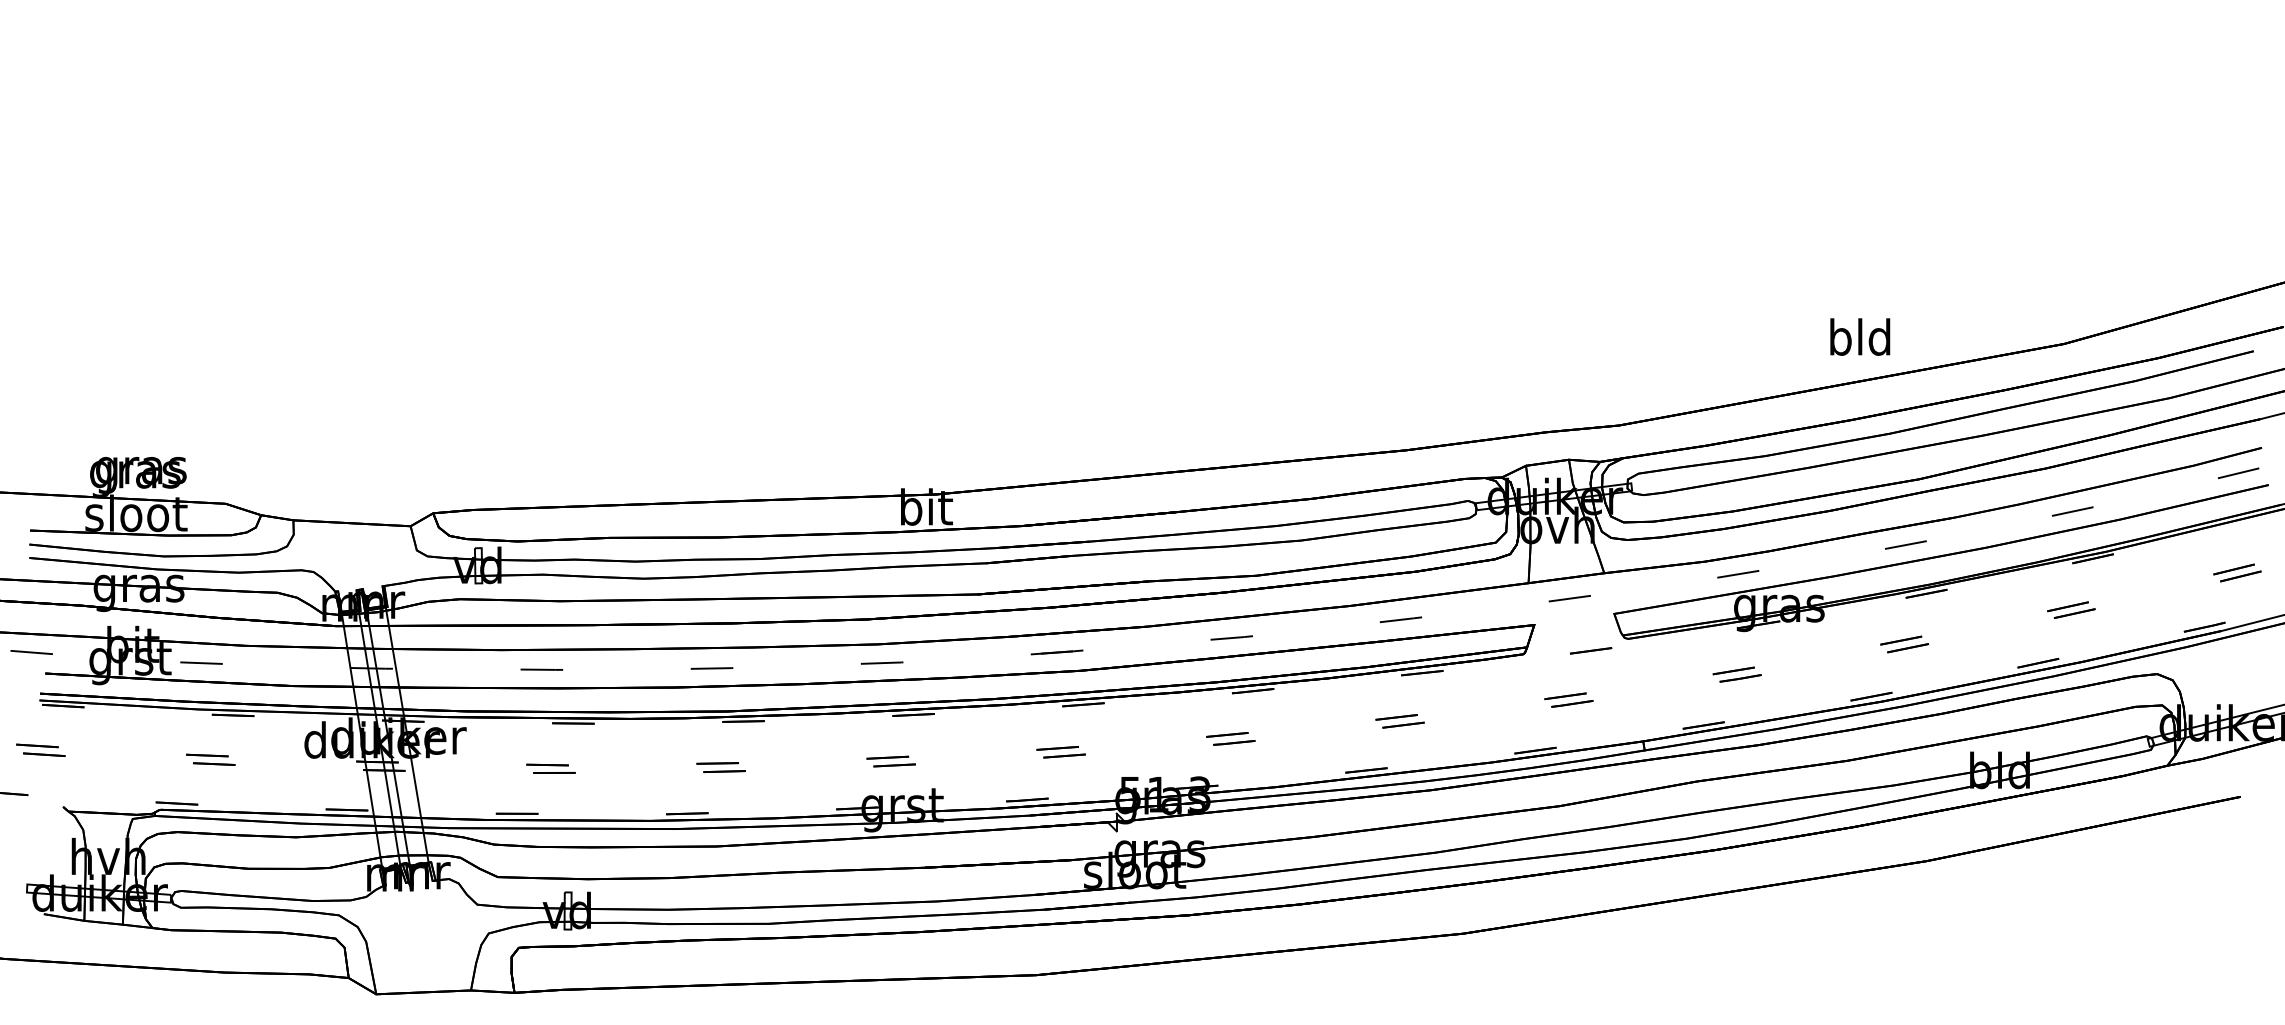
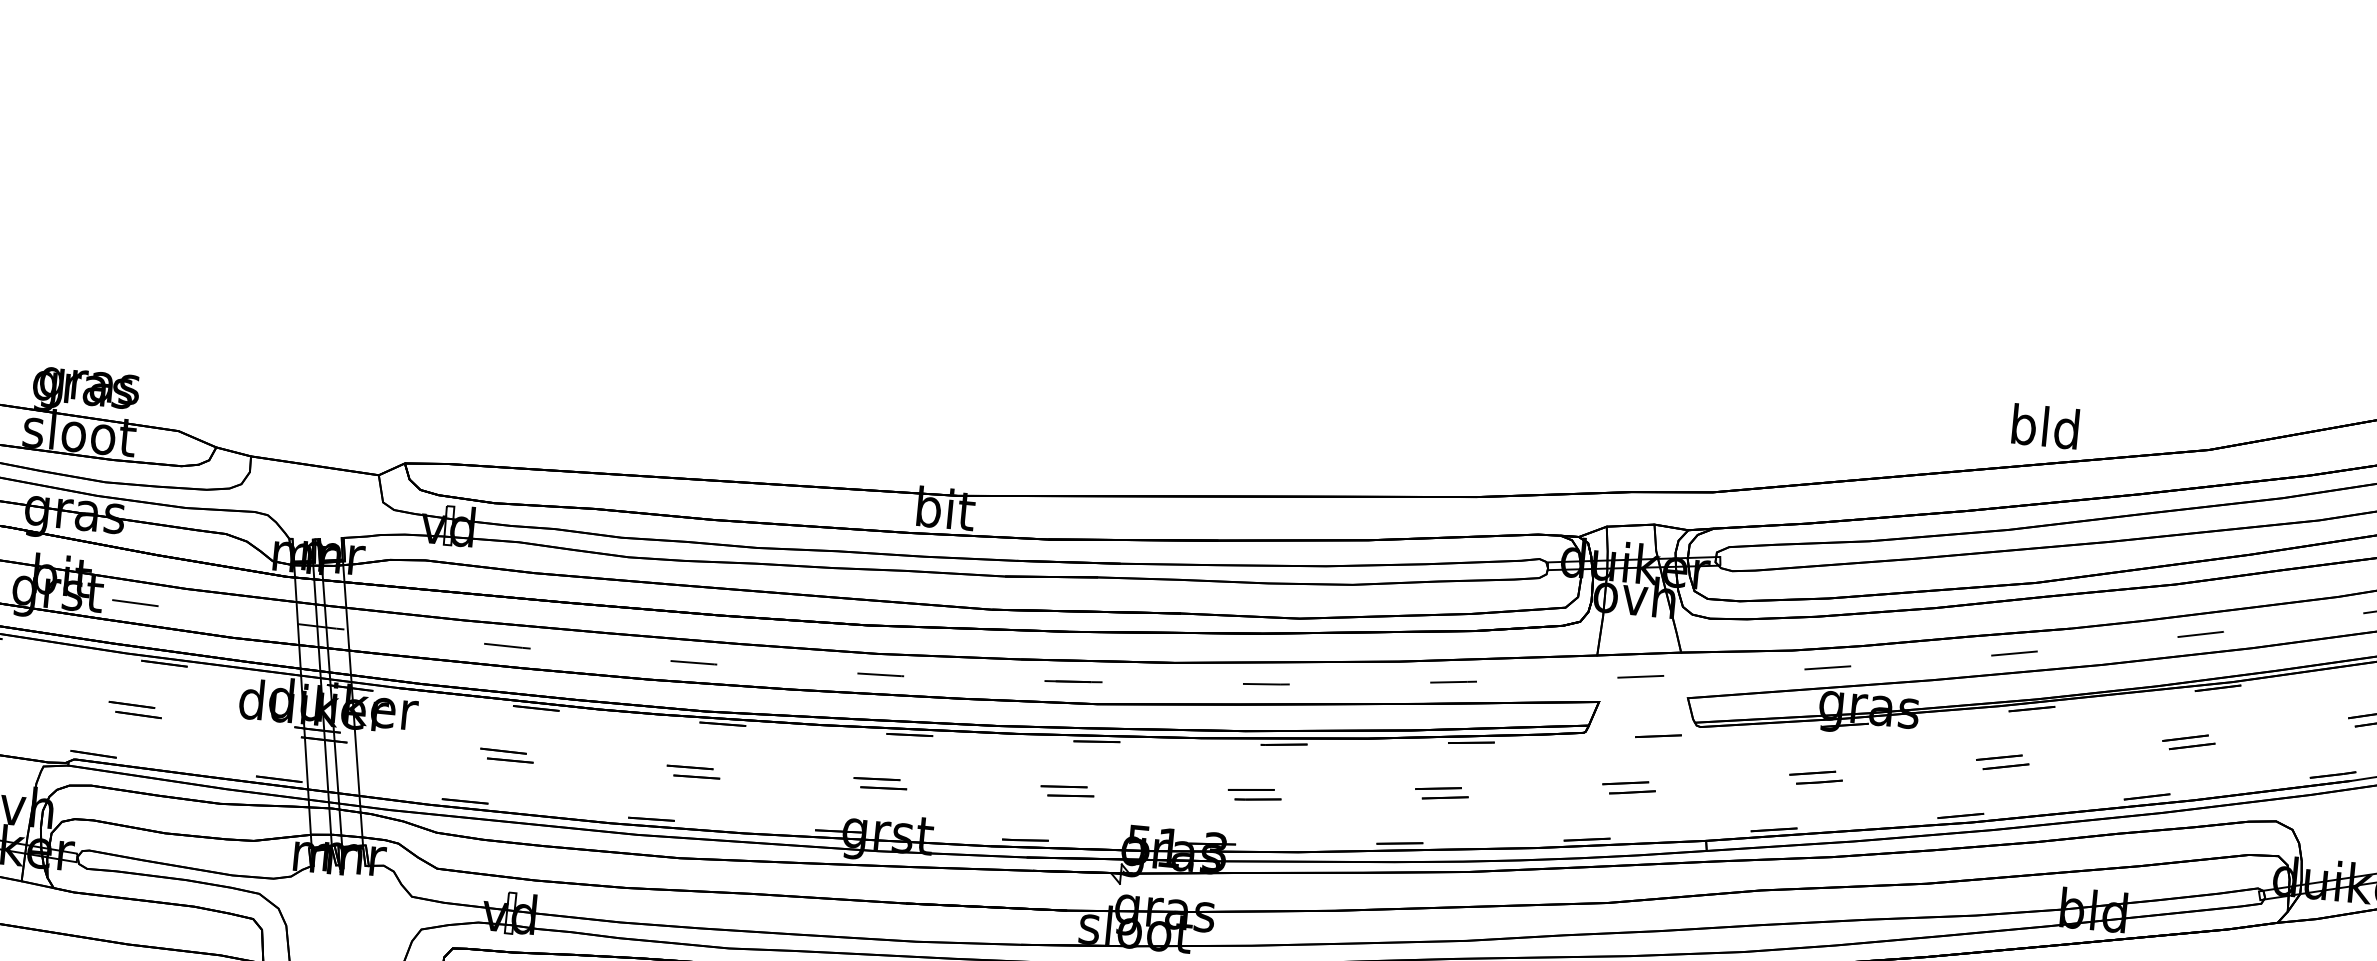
text: (1860, 336) -> (2045, 426), moved

